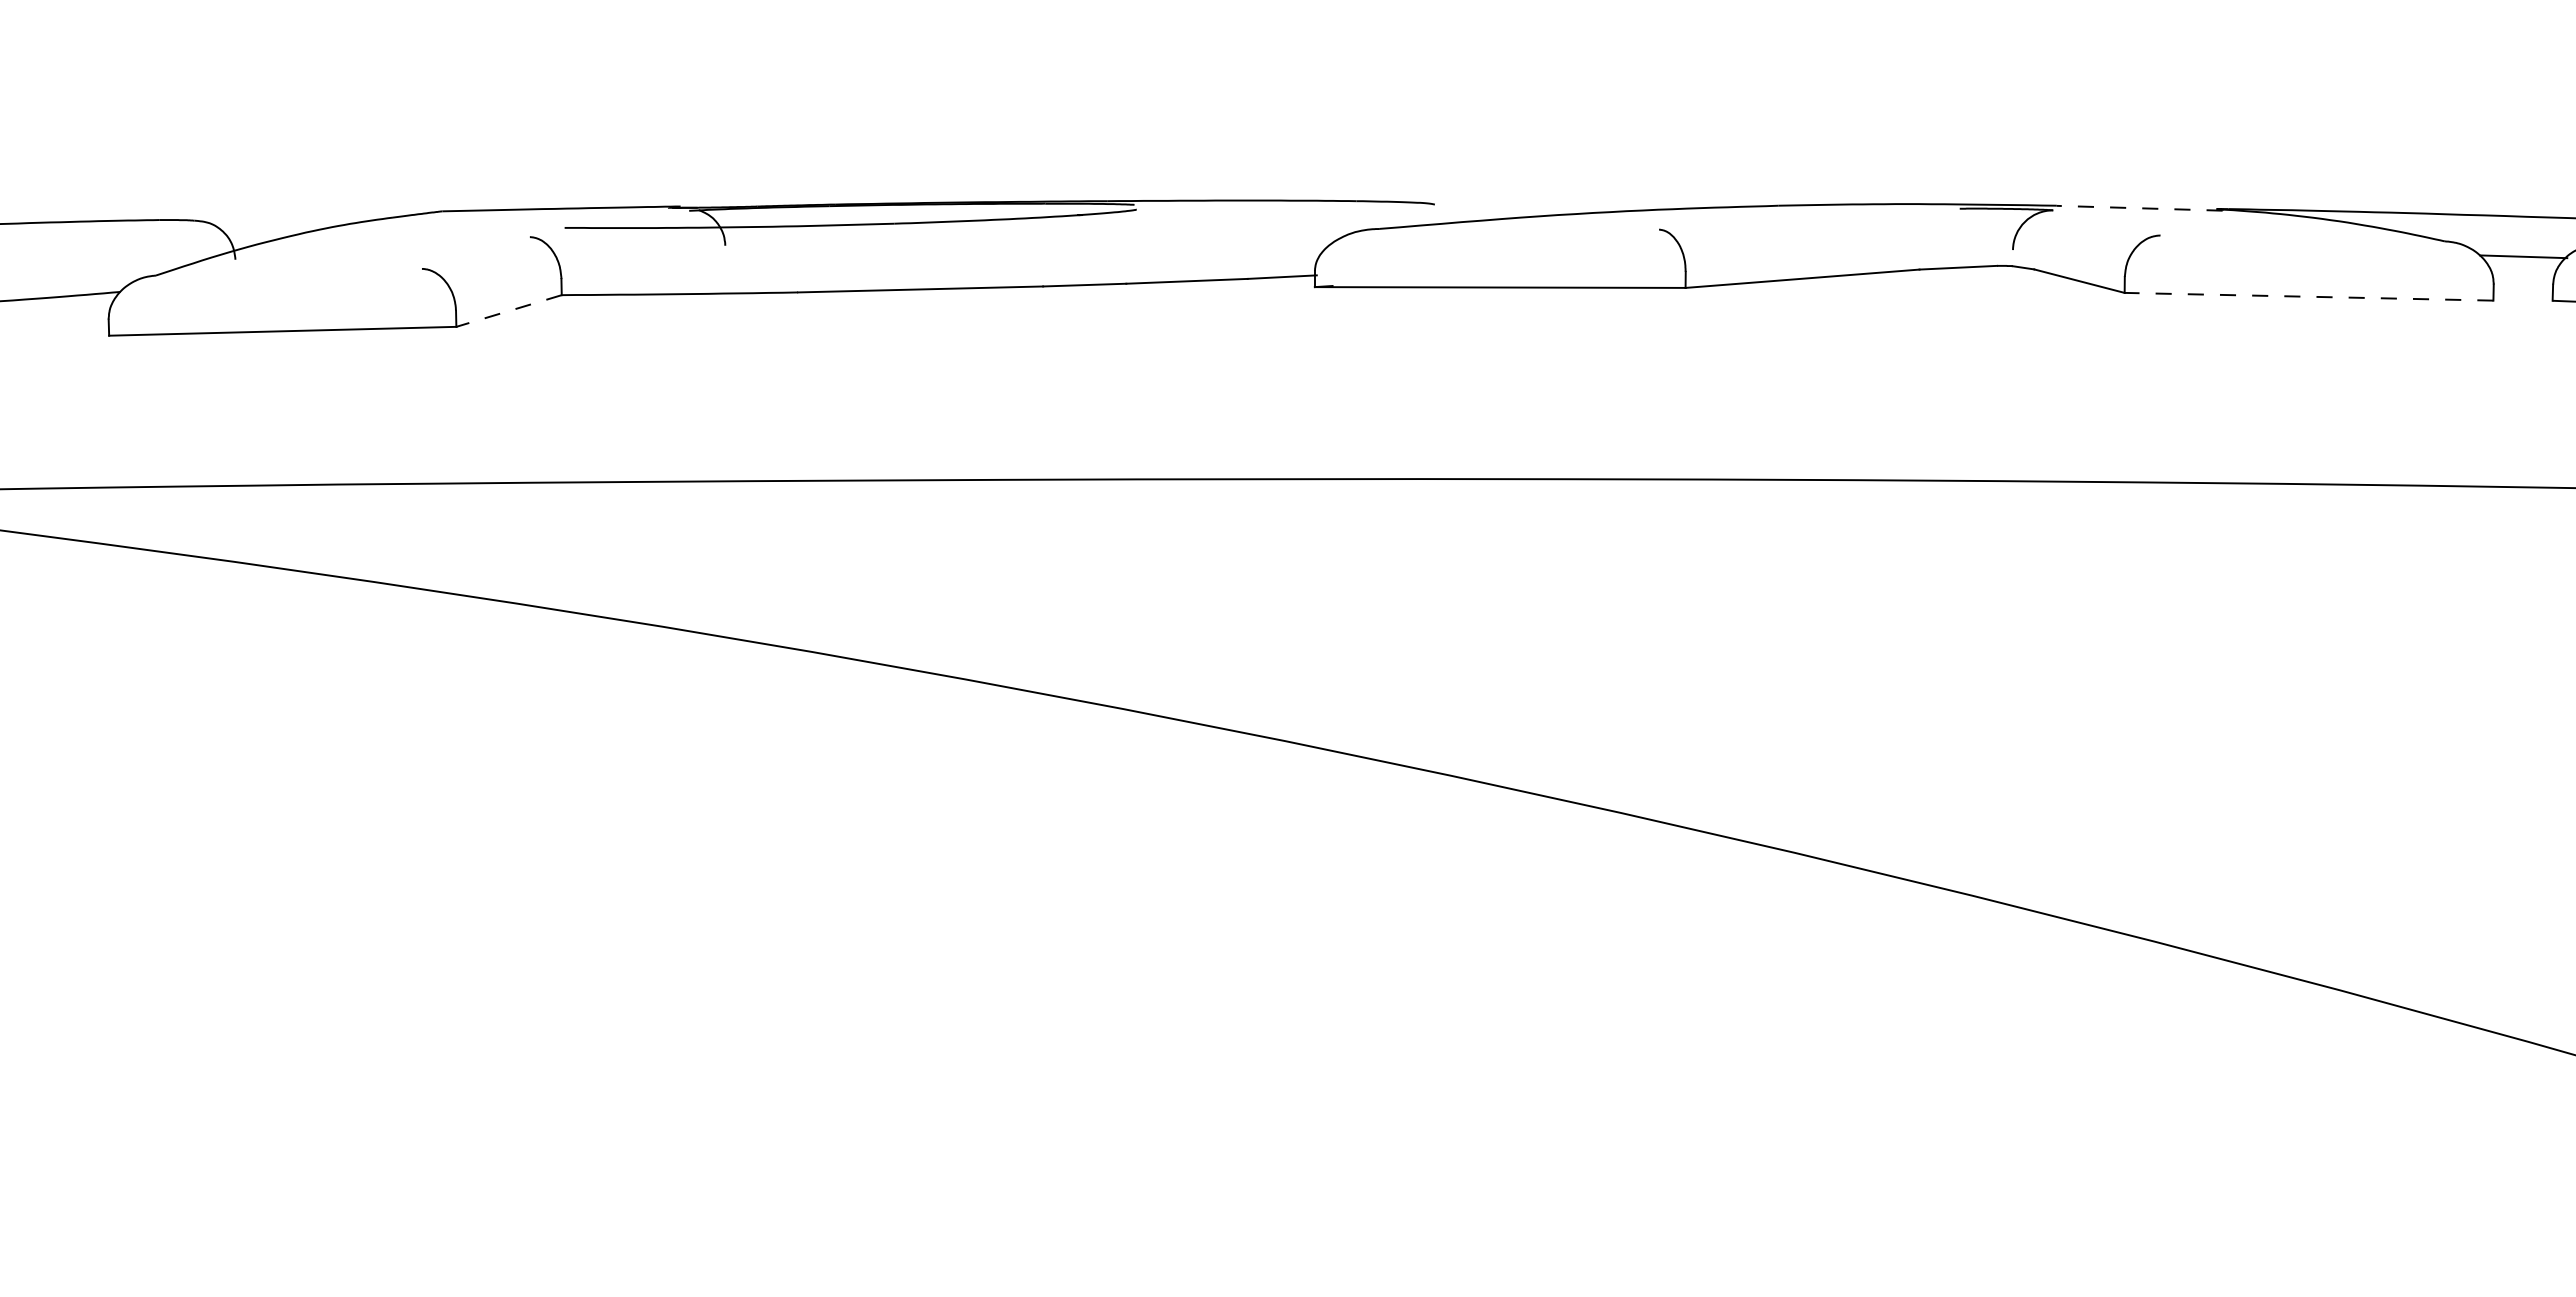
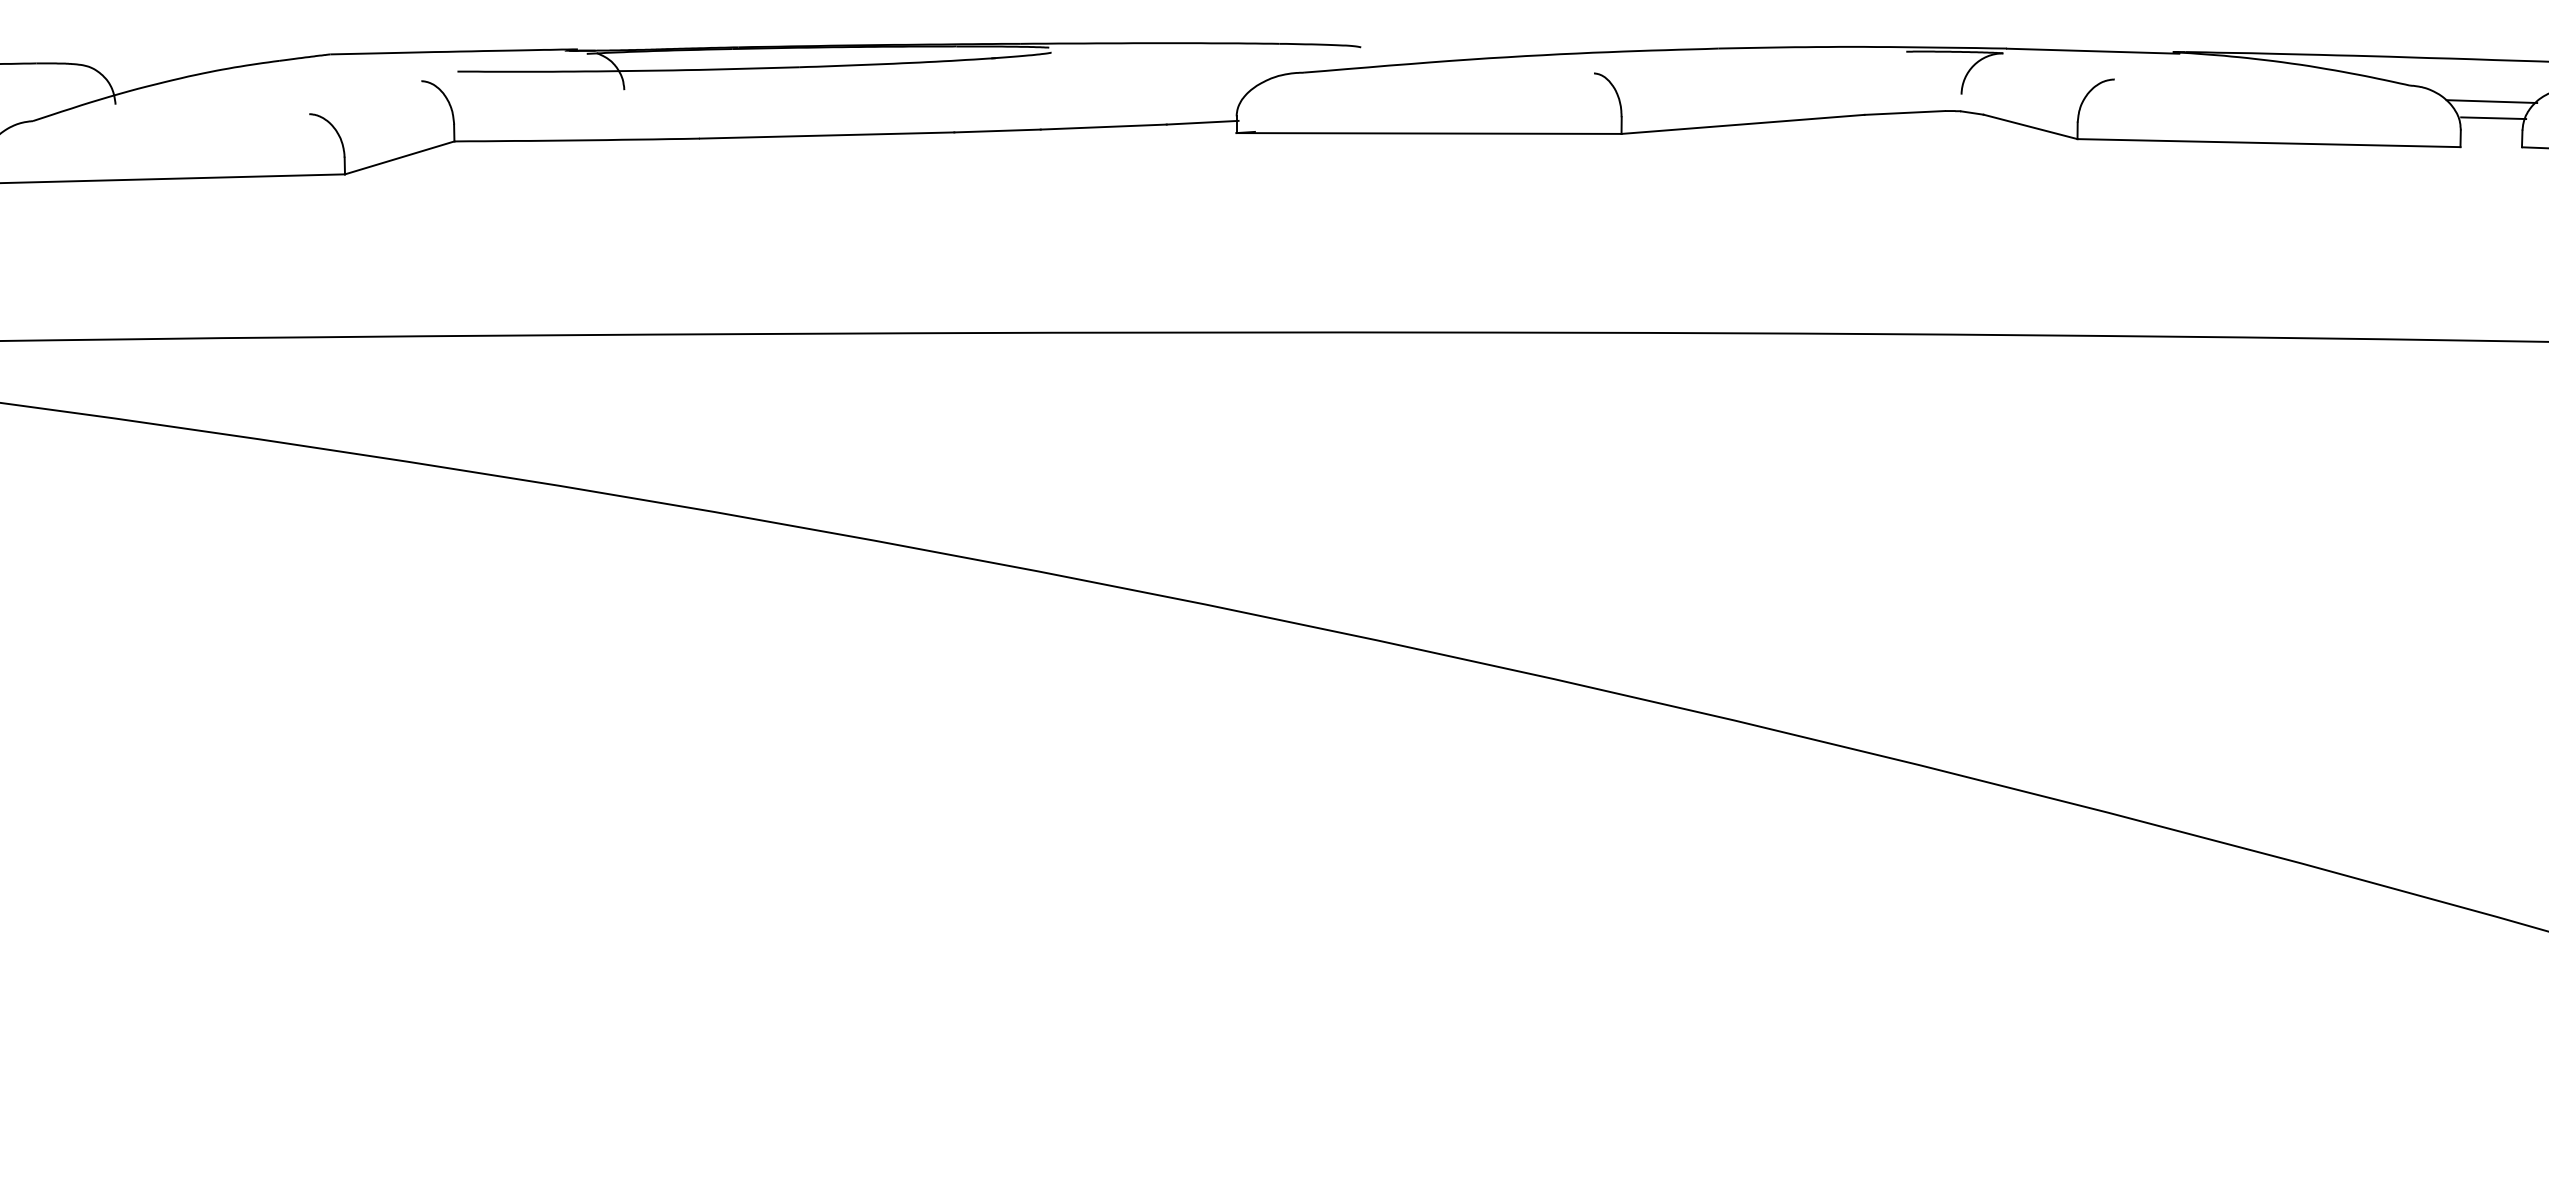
line: (2139, 208) -> (2092, 51), dashed -> solid
line: (2525, 272) -> (2493, 117), added
line: (2308, 296) -> (2268, 142), dashed -> solid
line: (508, 311) -> (399, 158), dashed -> solid

